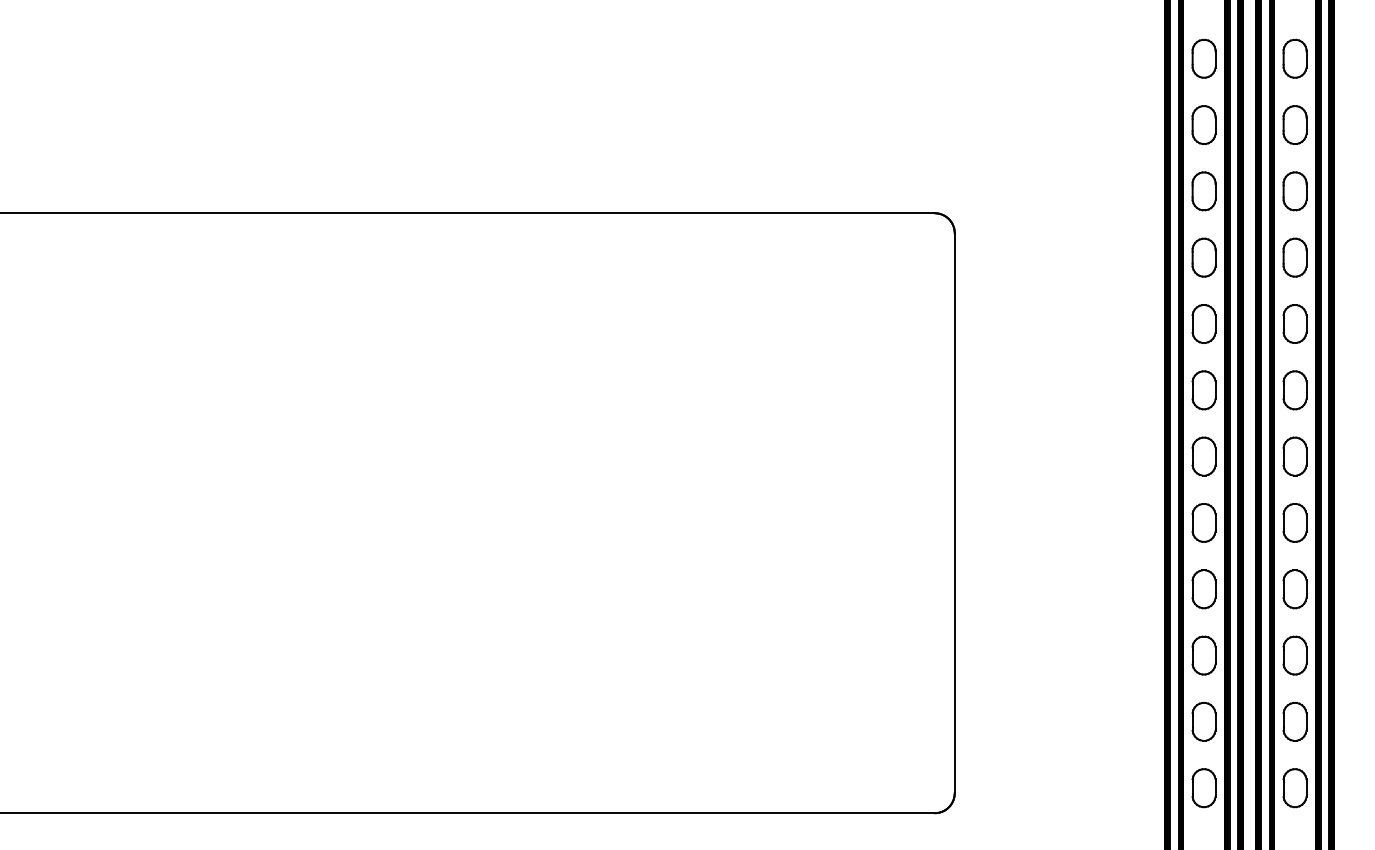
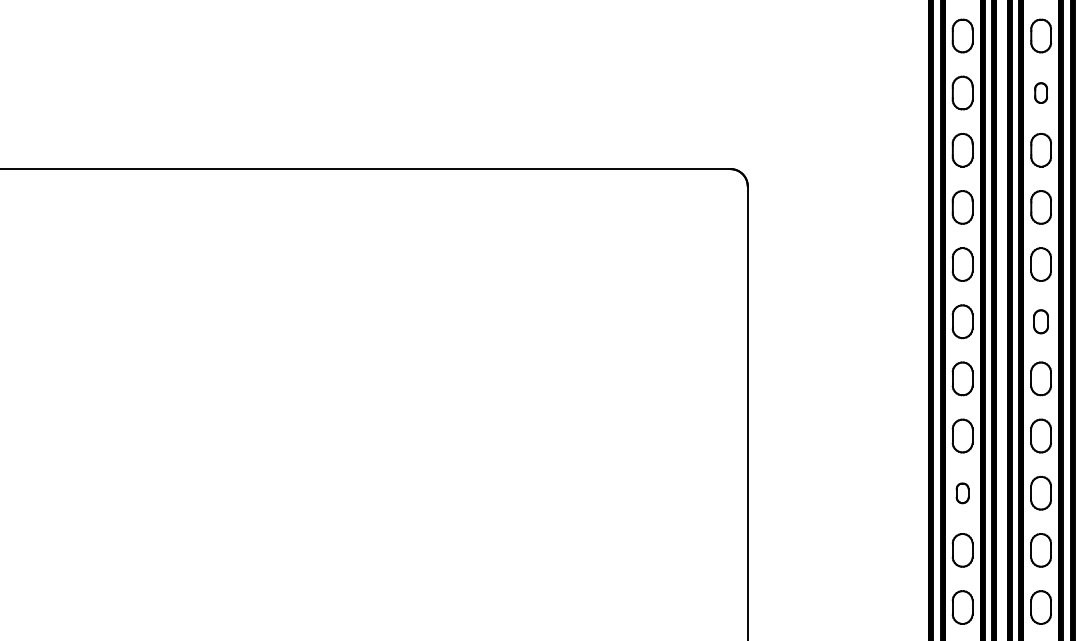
part: (1294, 124) -> (1040, 92), size x0.6
part: (1294, 390) -> (1040, 321), size x0.7
part: (1203, 589) -> (962, 493), size x0.6

